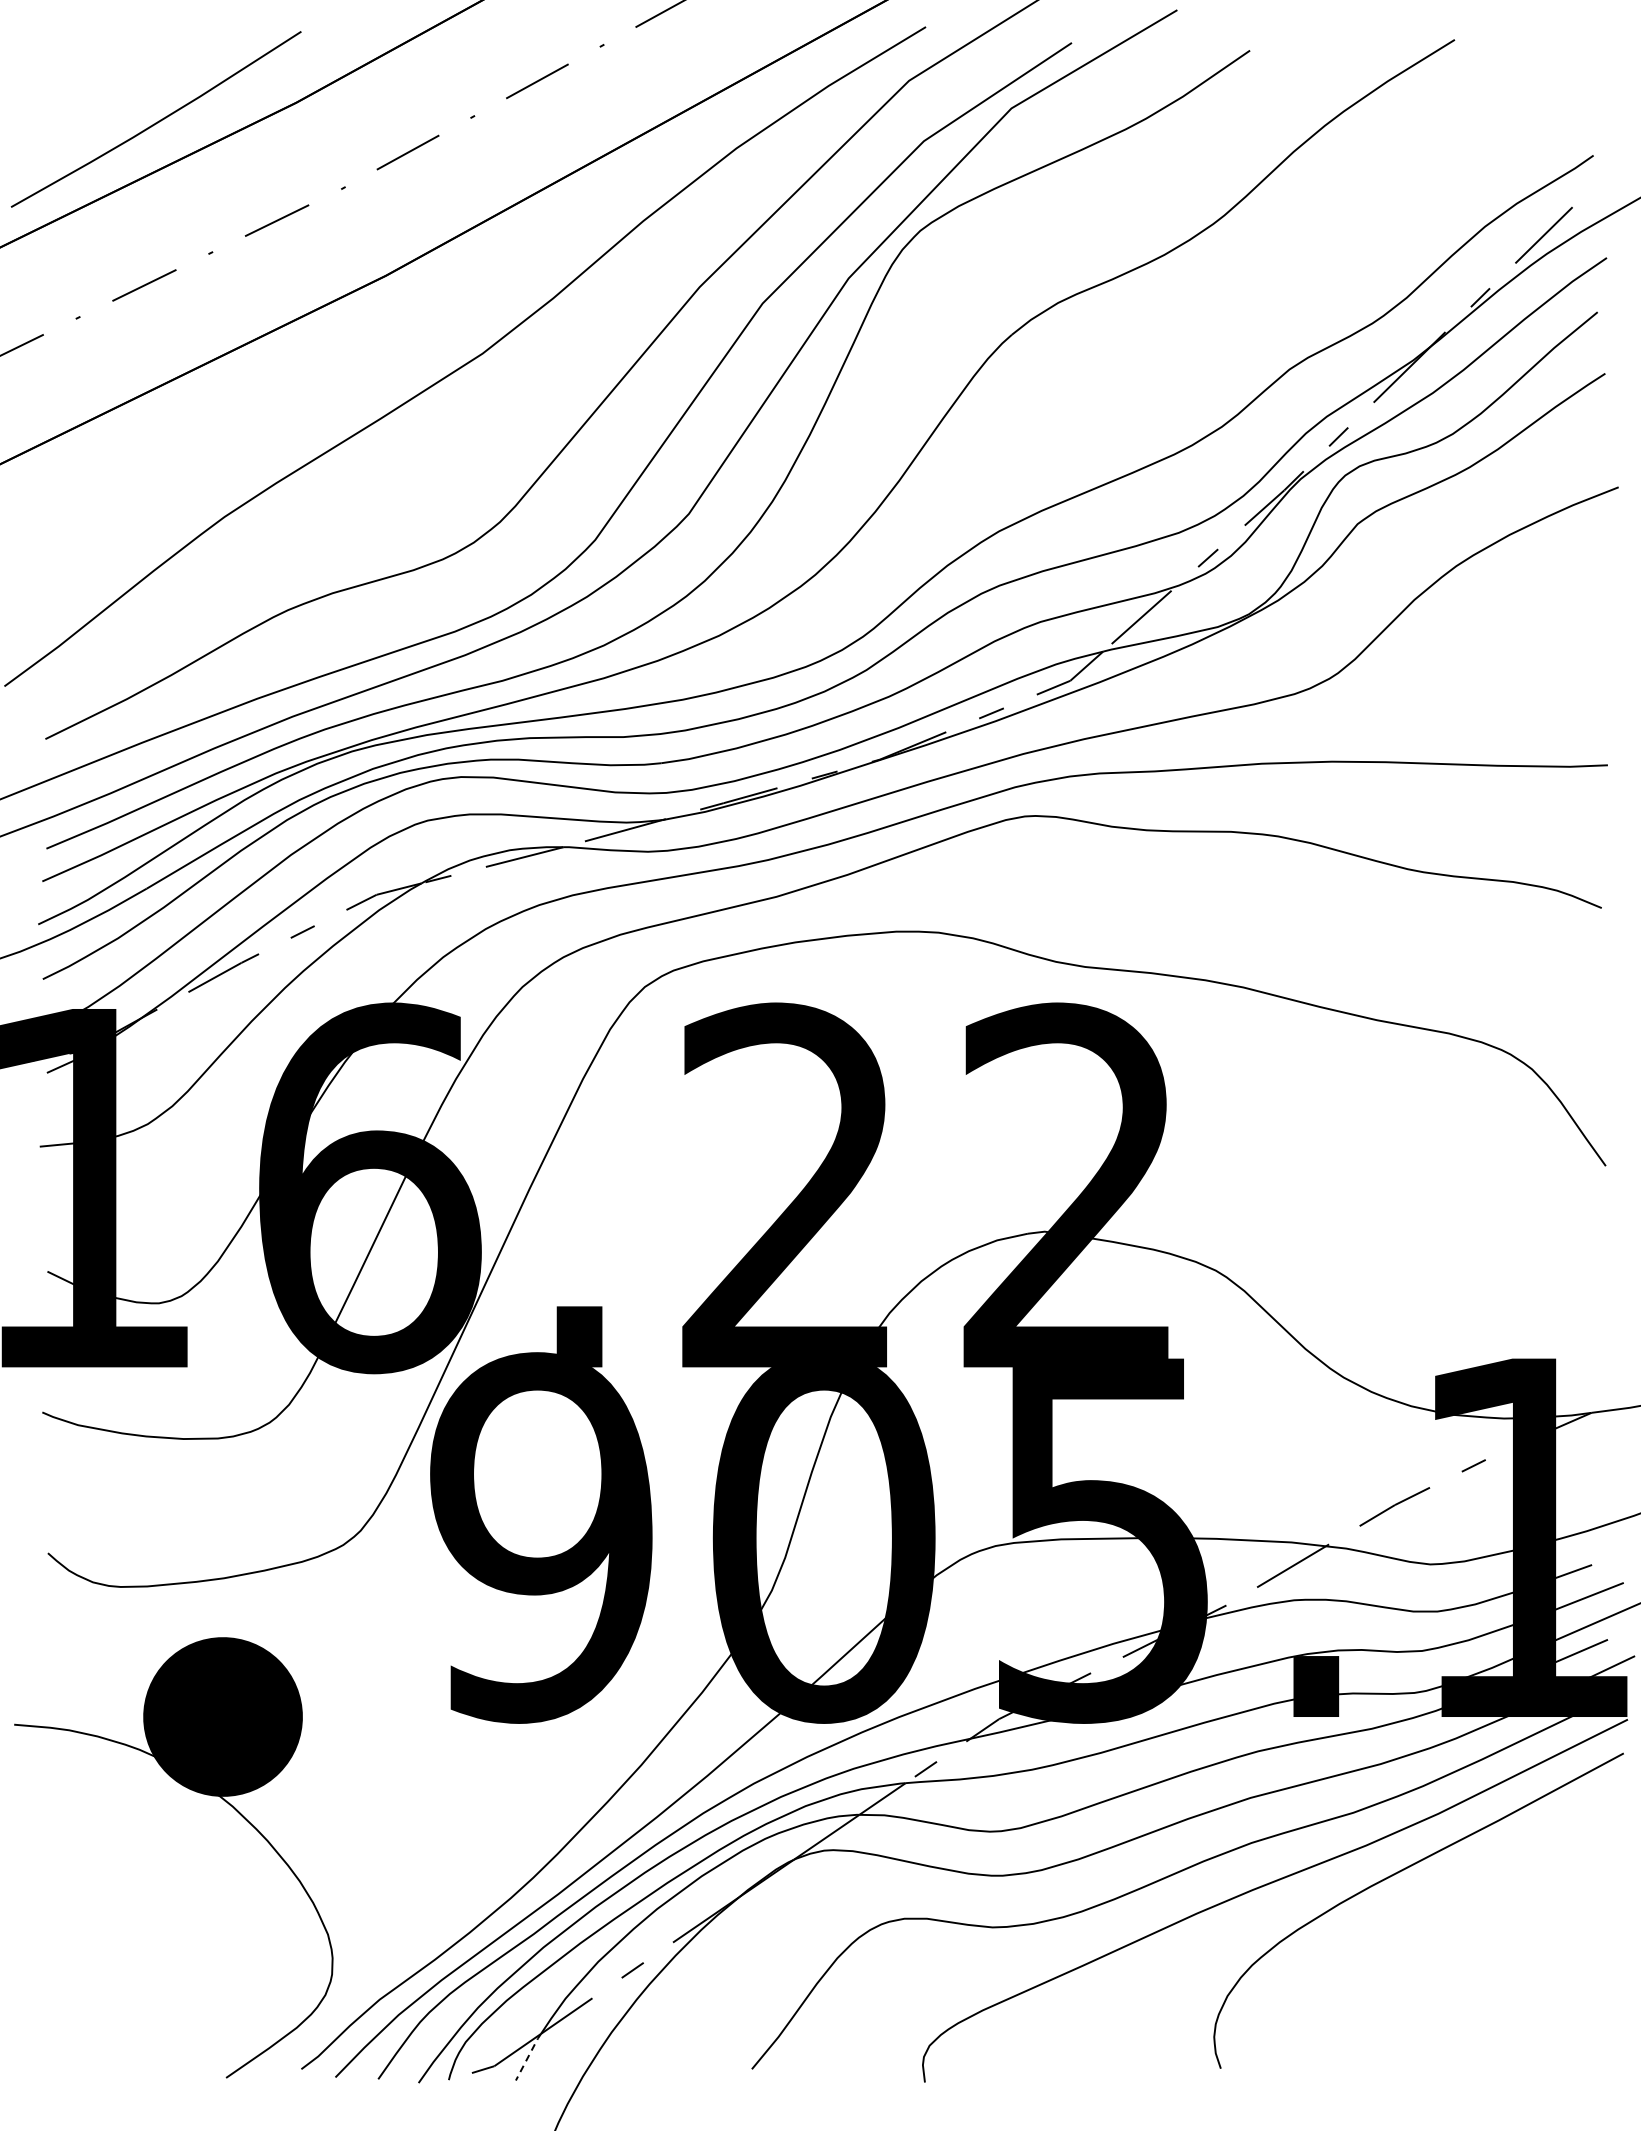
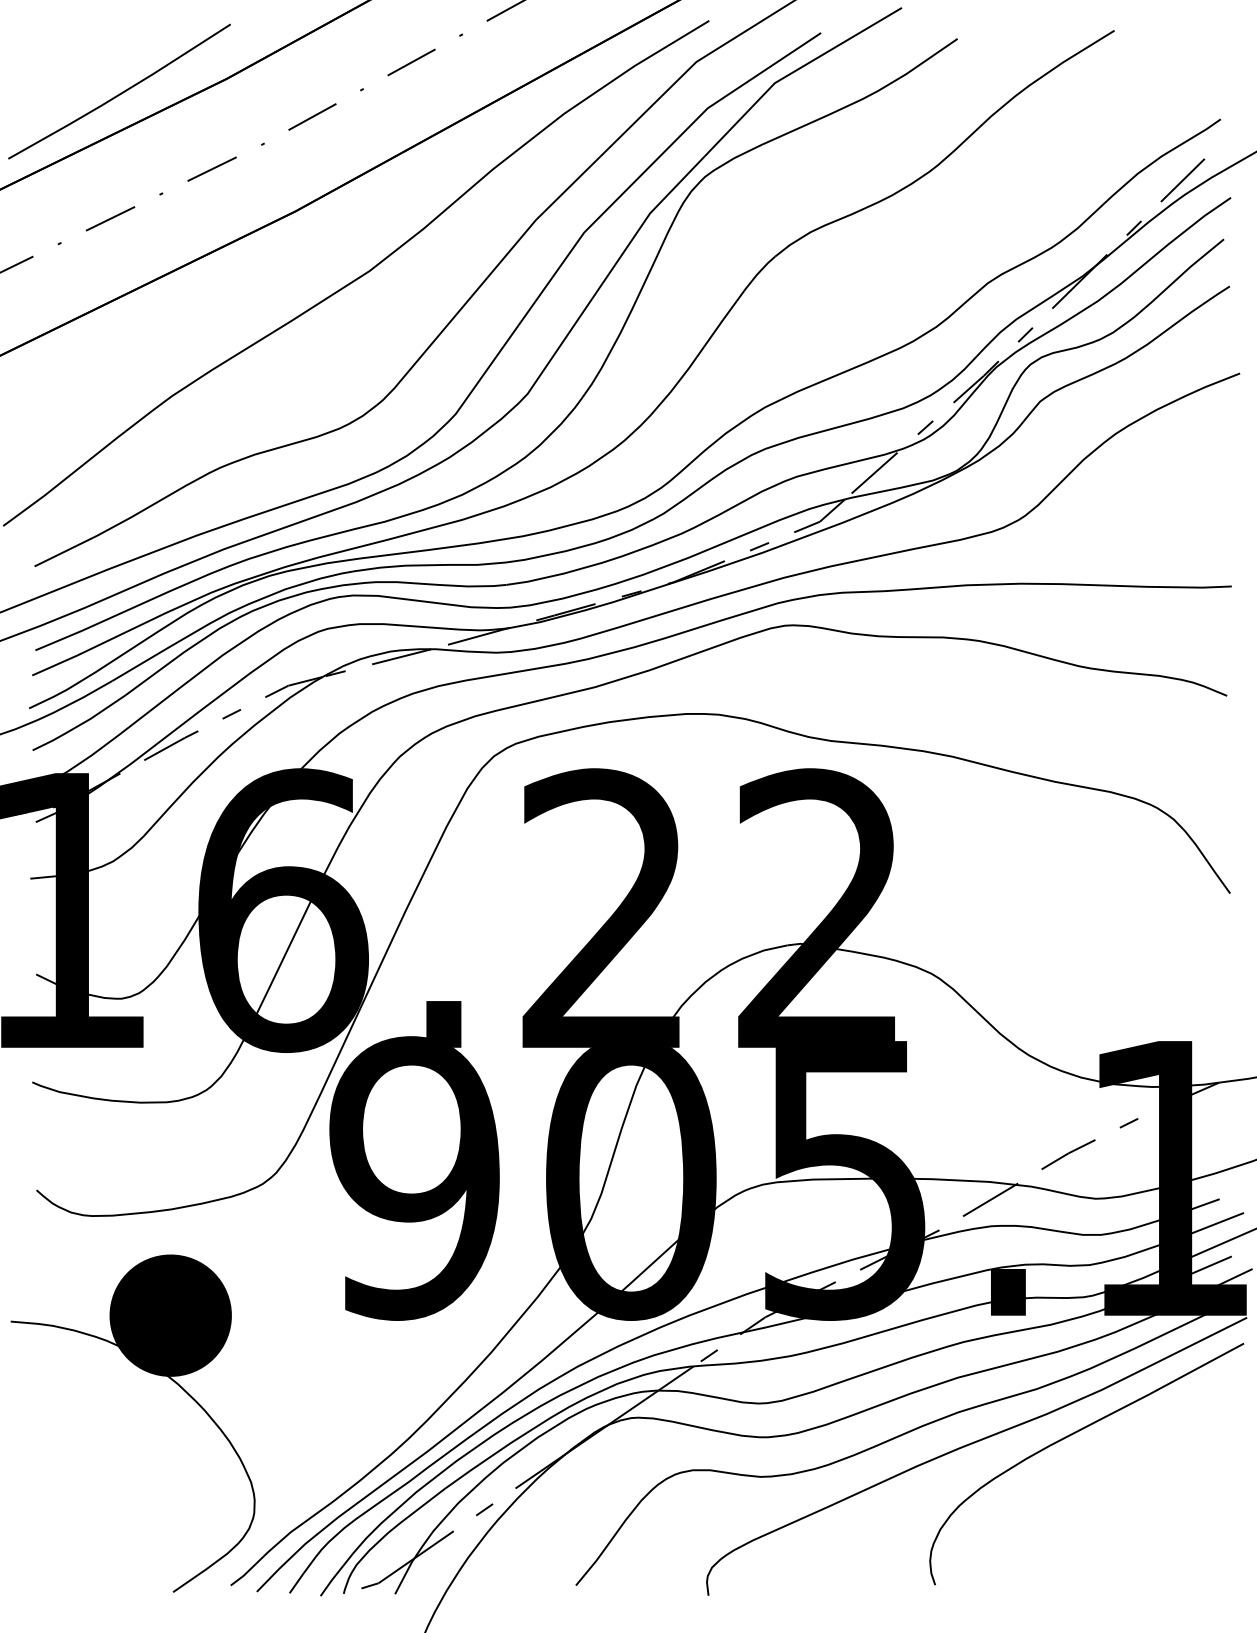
line: (528, 2056) -> (404, 1575), dashed -> solid

